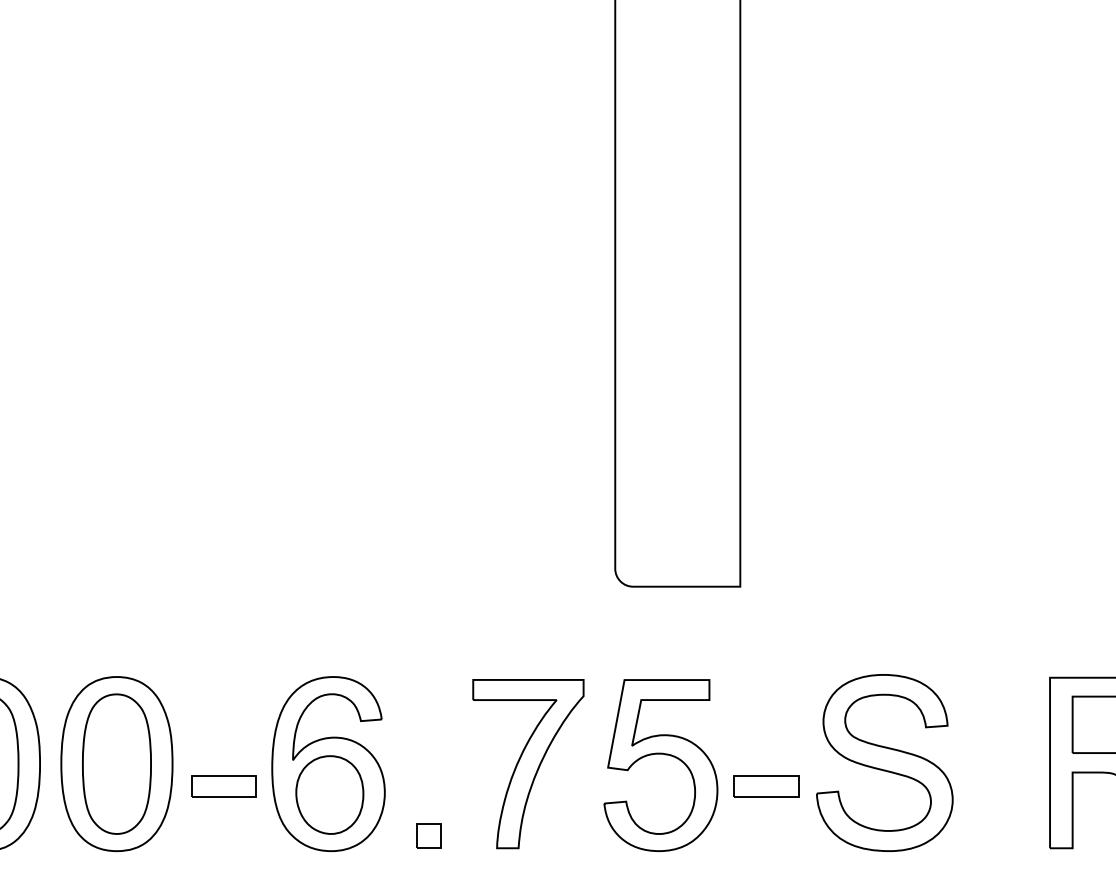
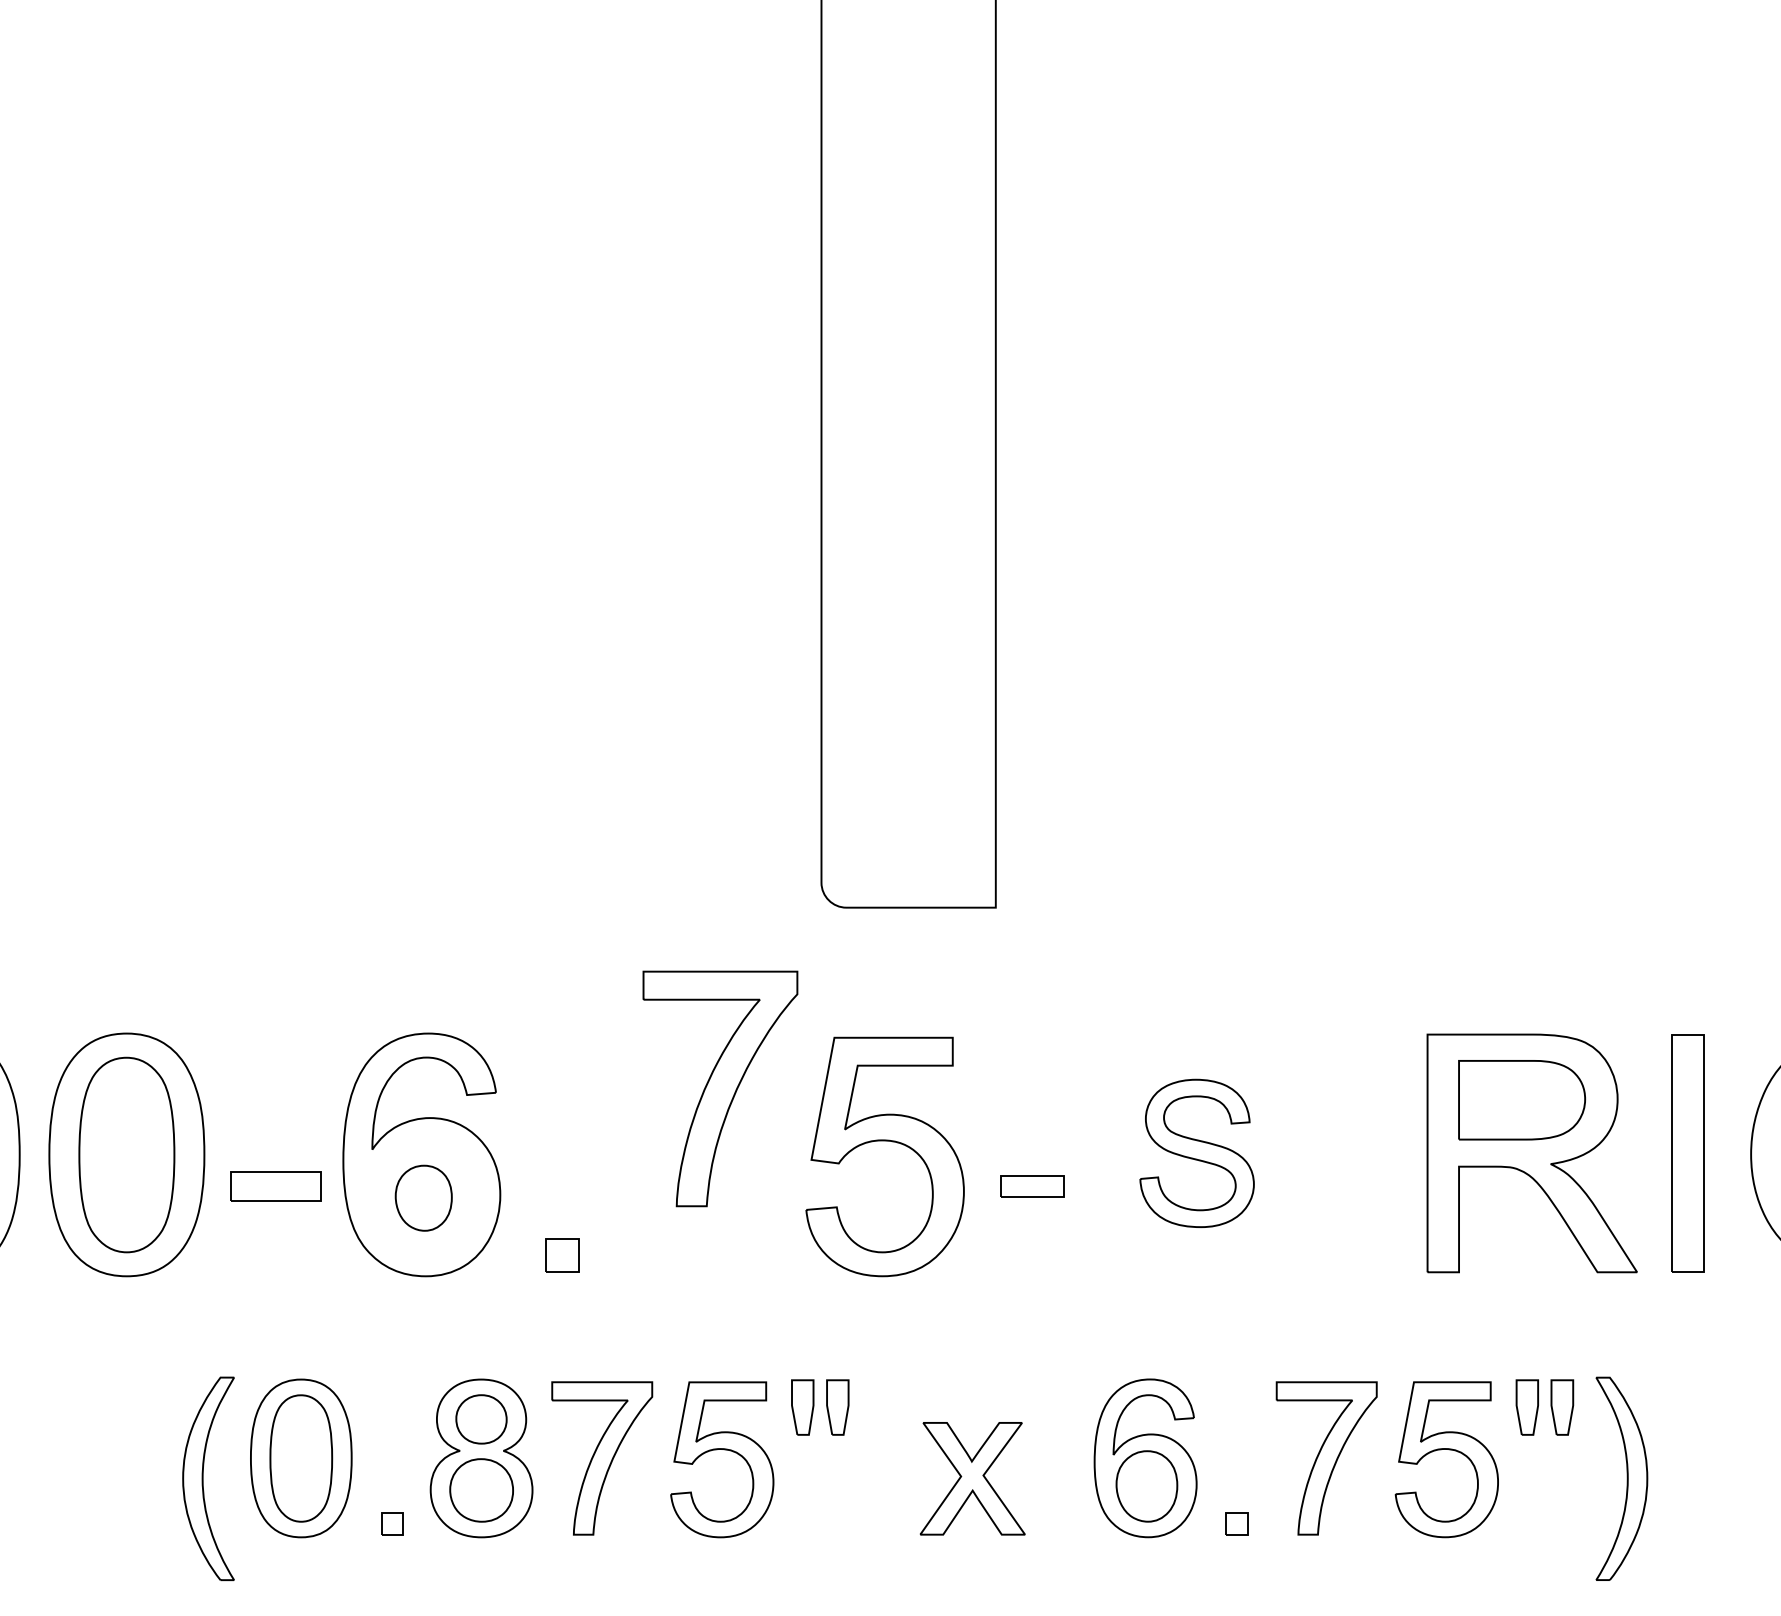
part: (528, 763) -> (720, 1088), moved
part: (884, 763) -> (1196, 1153), size x0.6
part: (766, 786) -> (1032, 1186), size x0.7
part: (329, 795) -> (423, 1198), size x0.6

